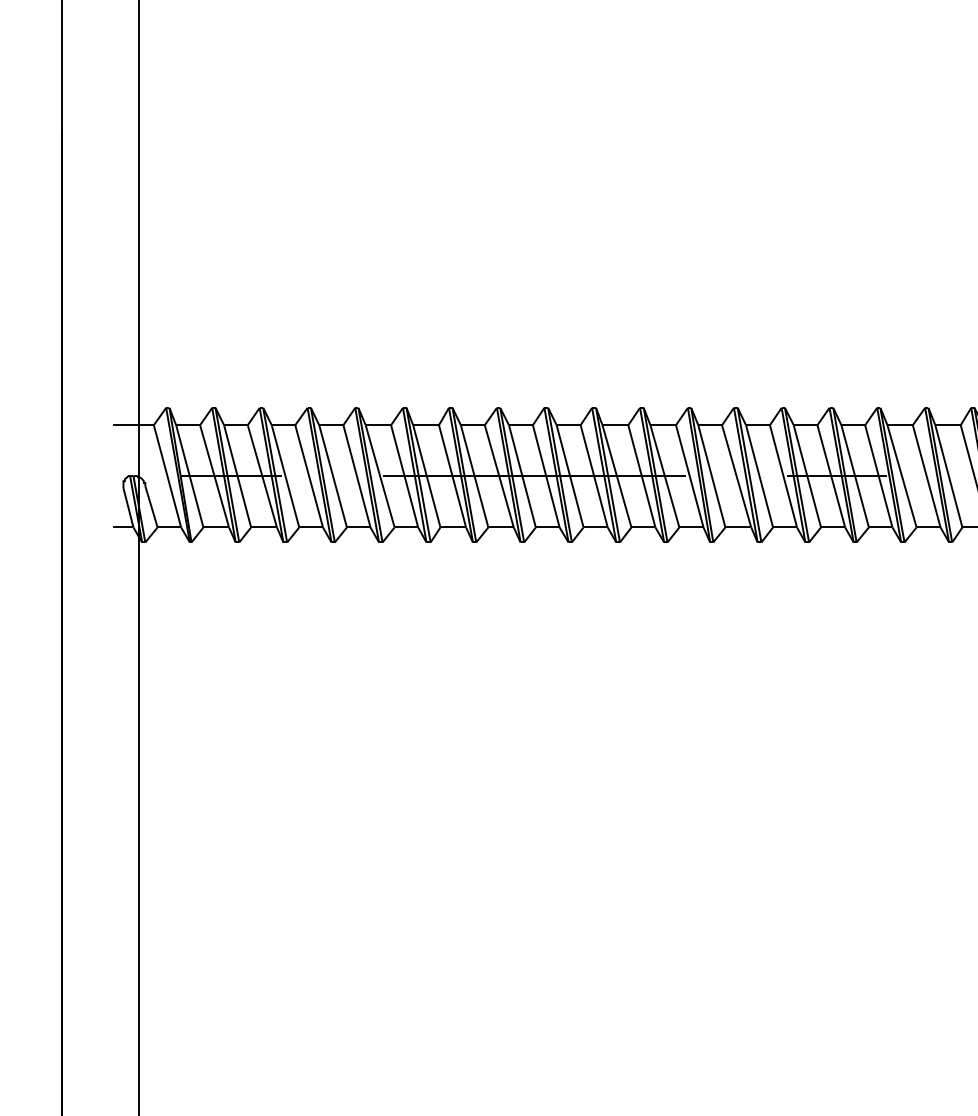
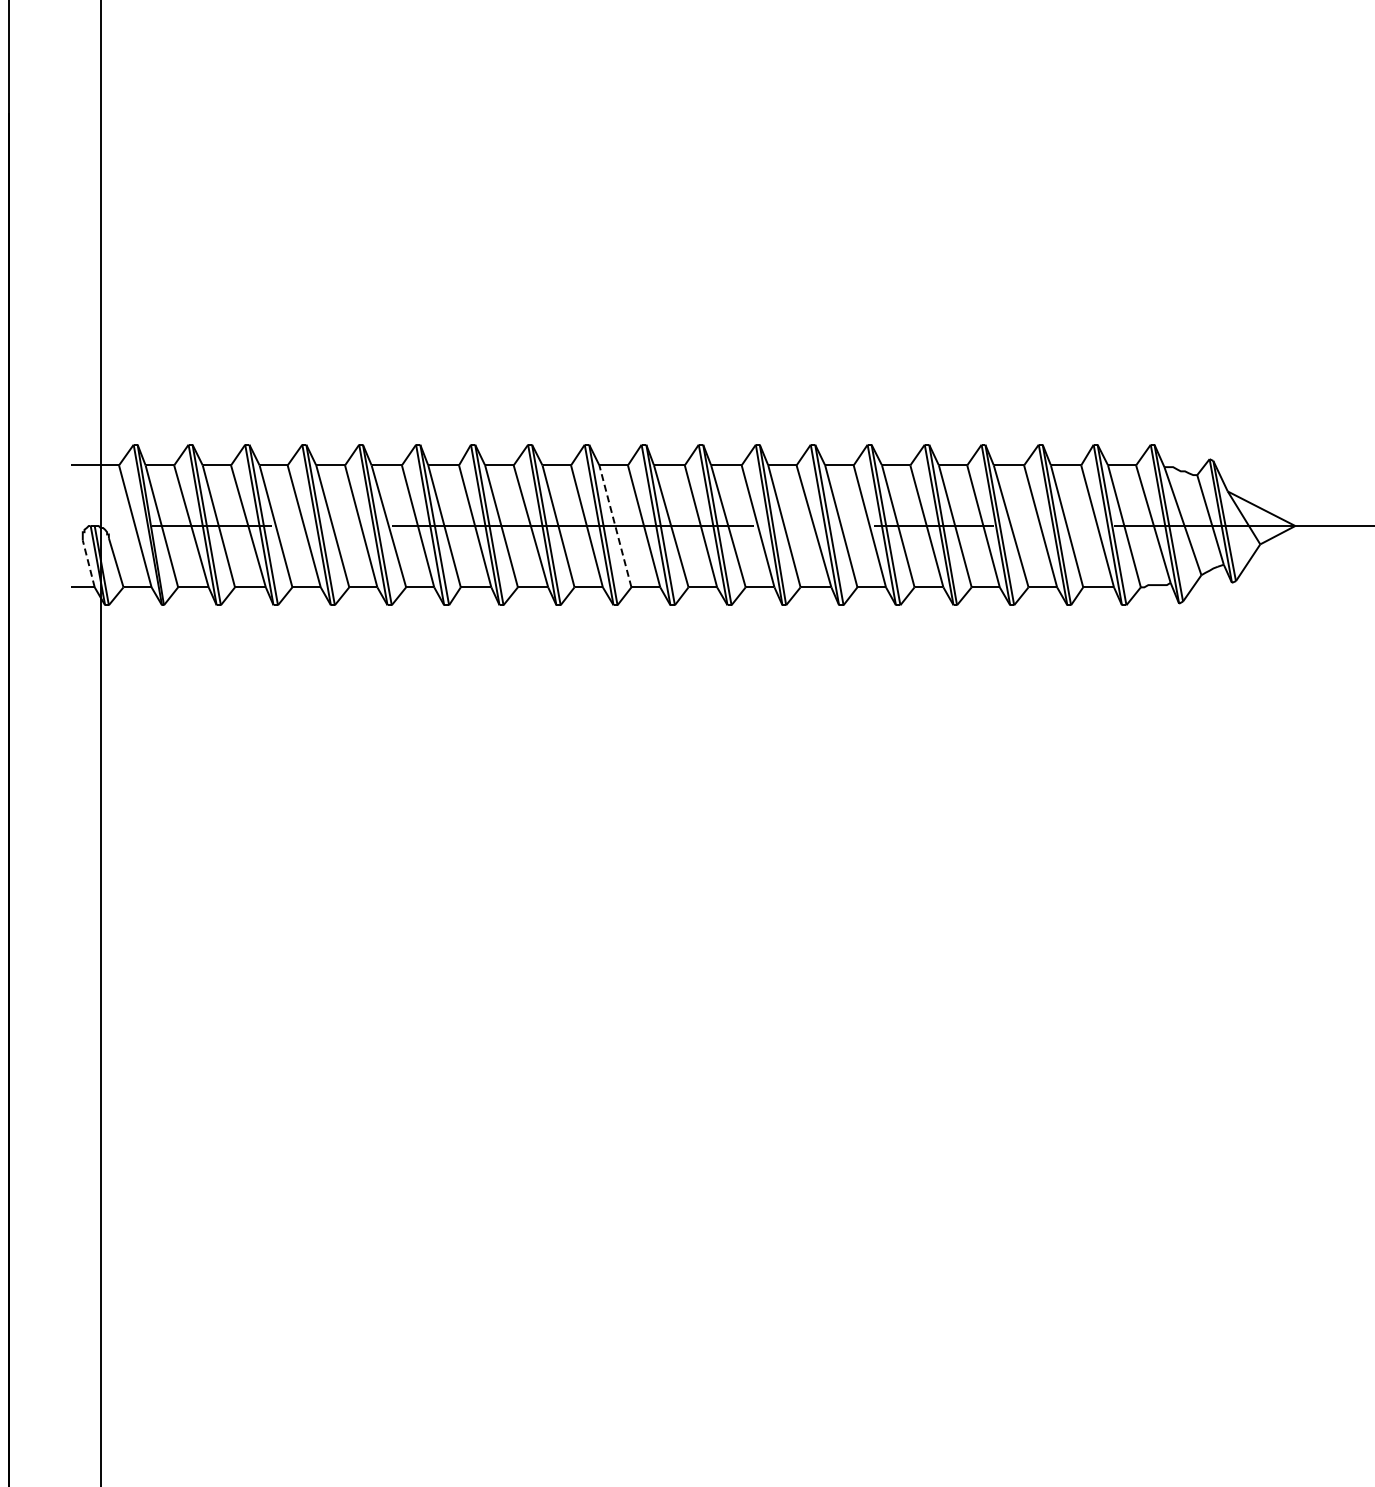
line: (570, 475) -> (615, 525), solid -> dashed
line: (128, 507) -> (88, 563), solid -> dashed

